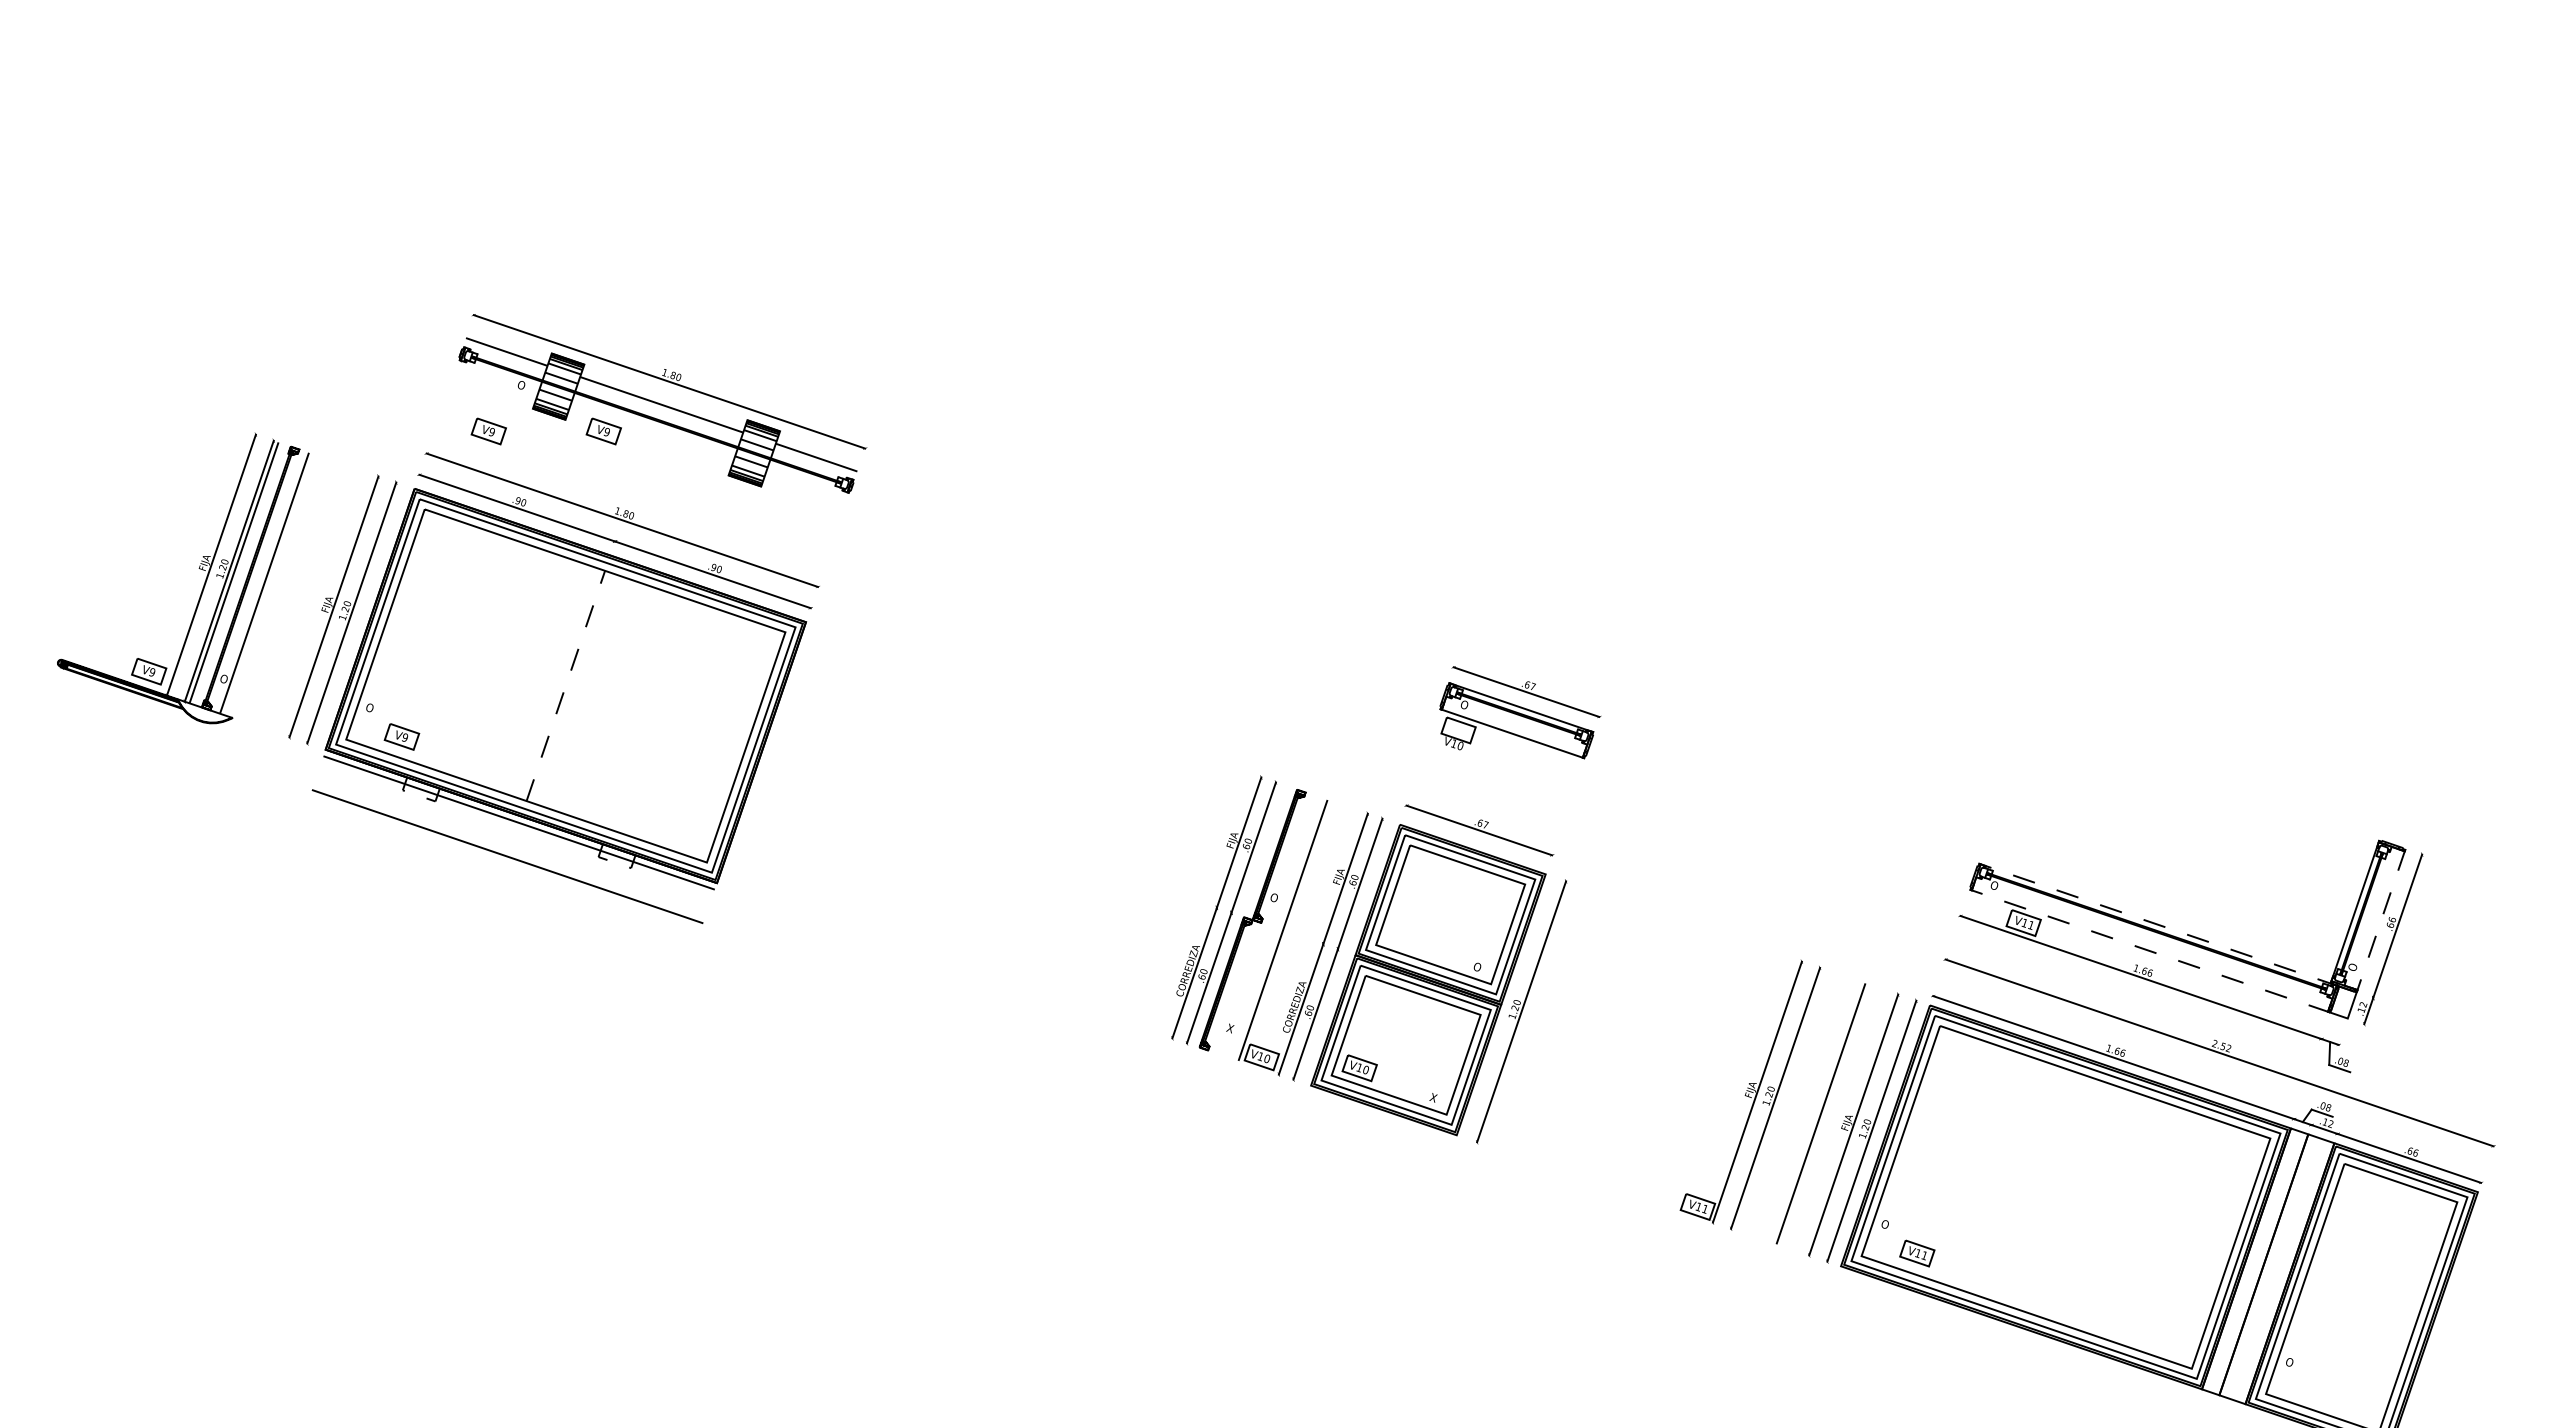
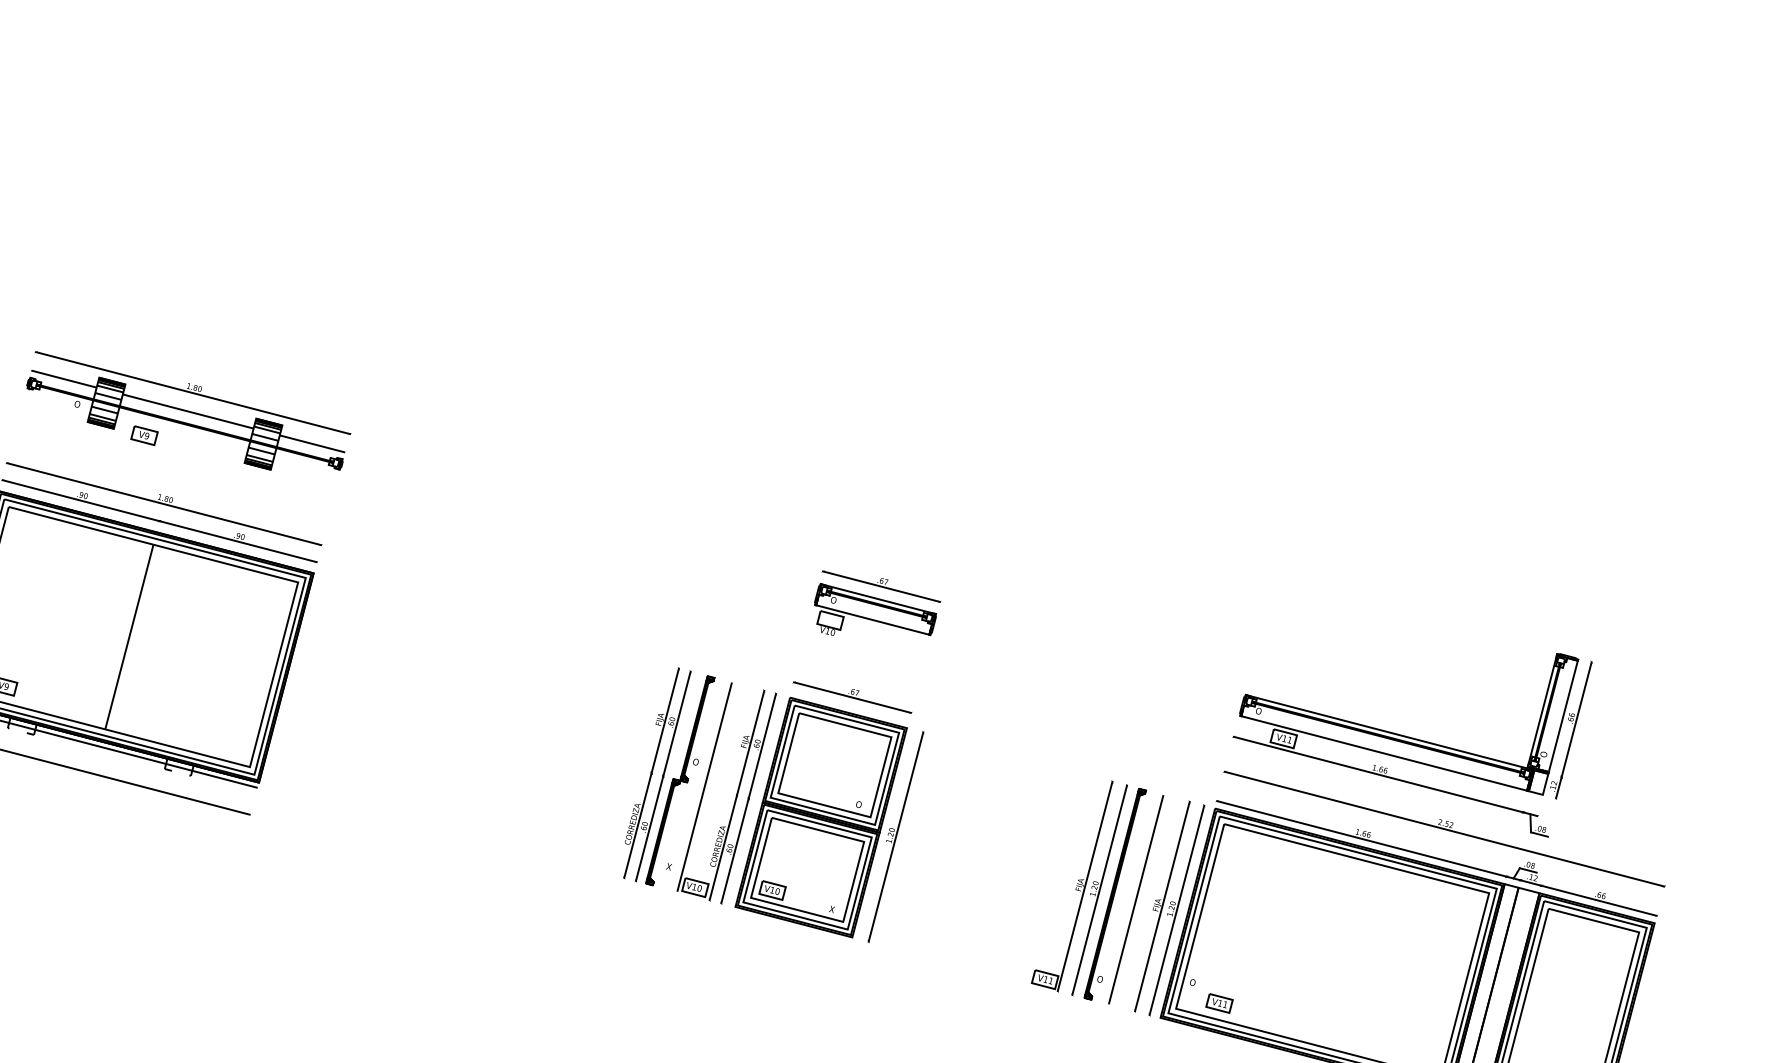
part: (488, 431) -> (54, 442), removed
line: (565, 685) -> (129, 636), dashed -> solid
line: (2381, 920) -> (1563, 716), dashed -> solid
line: (2158, 925) -> (1389, 732), dashed -> solid
line: (2149, 951) -> (1383, 753), dashed -> solid
part: (1794, 1104) -> (1114, 893), added

